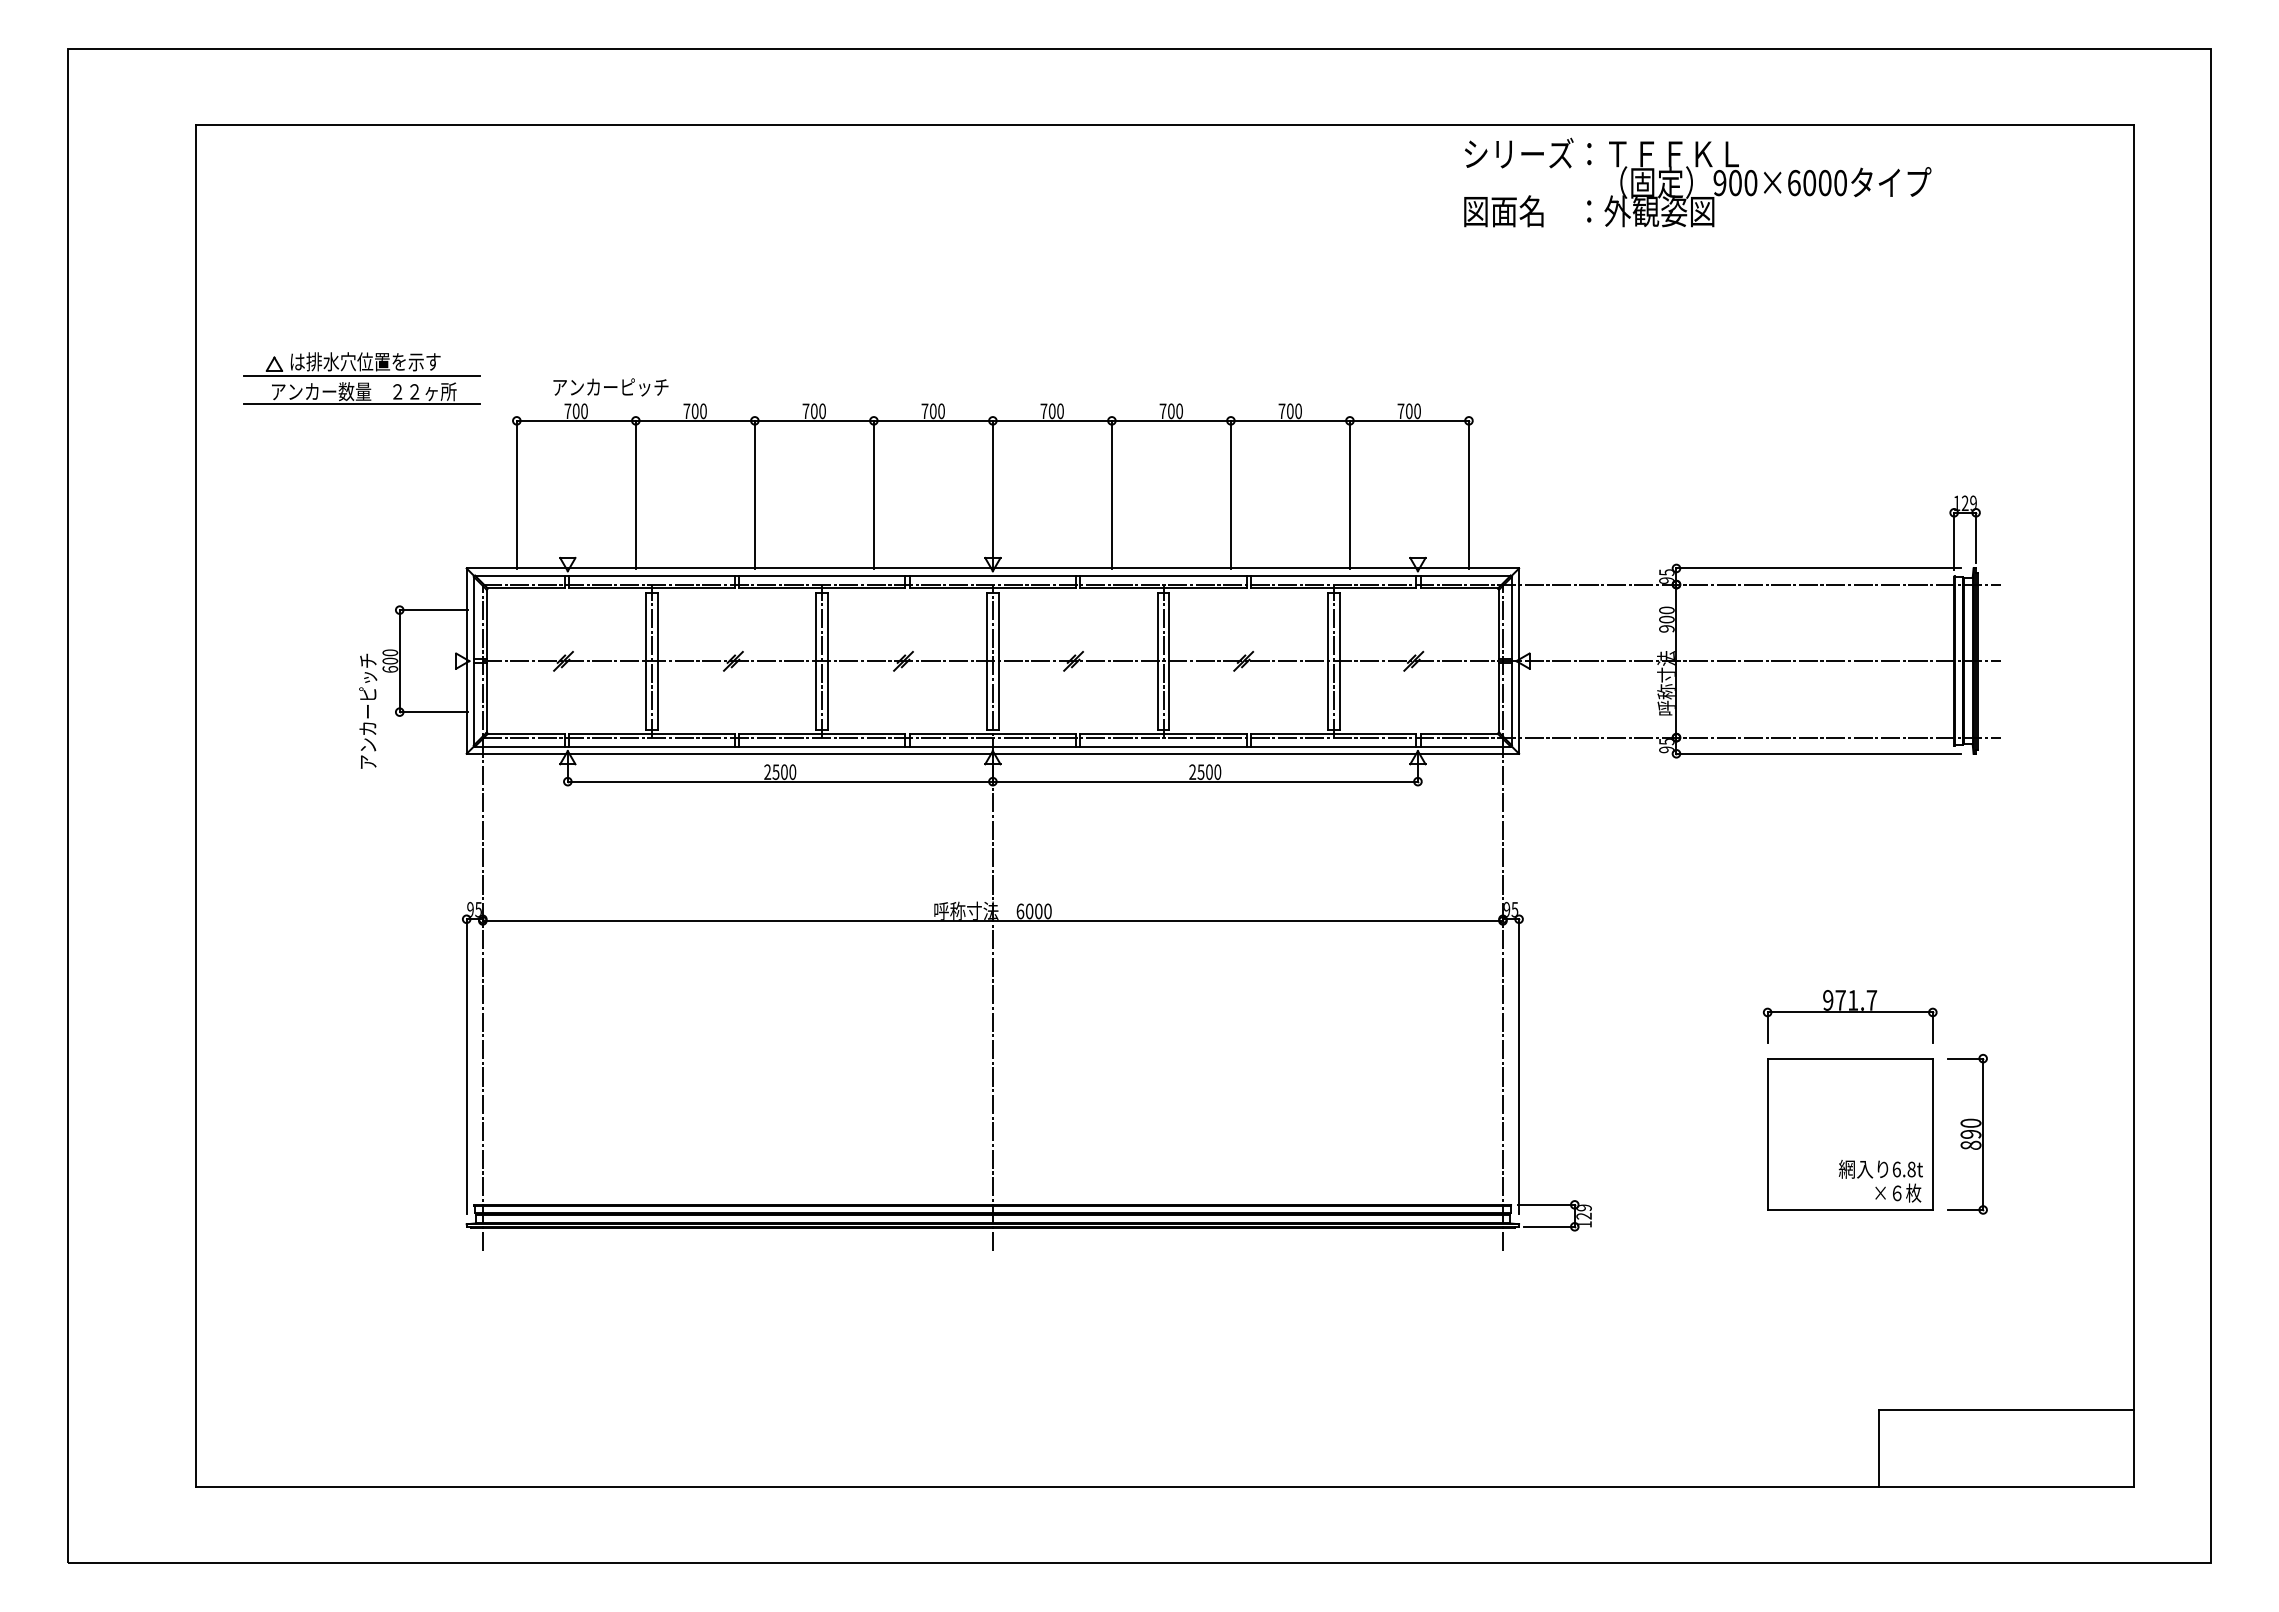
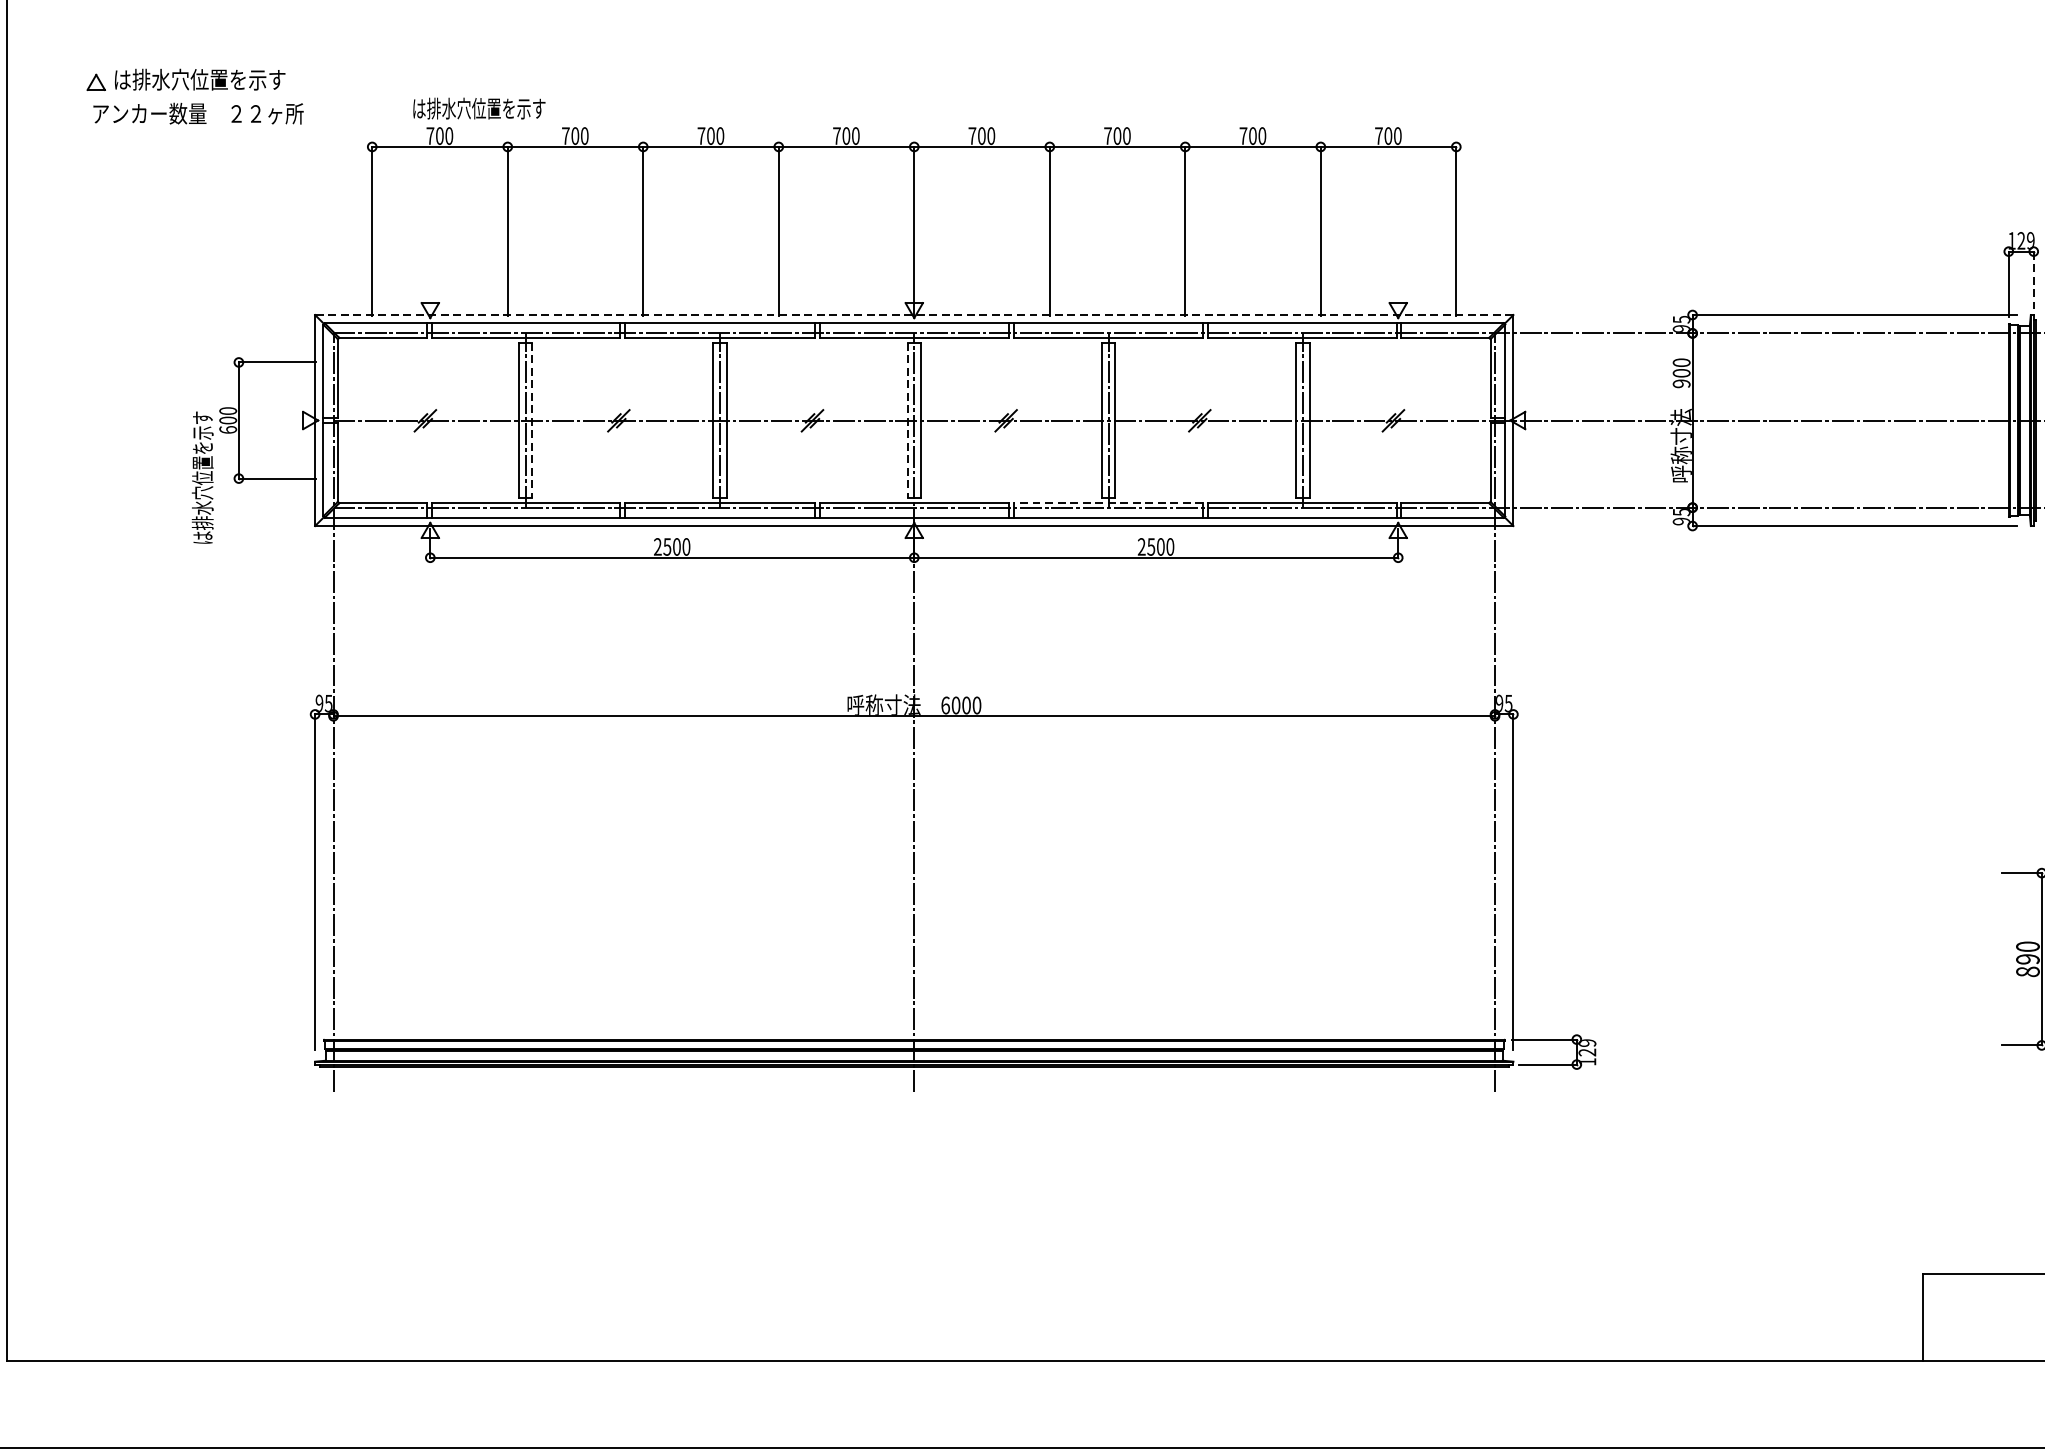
line: (361, 375) -> (195, 95), removed
text: (610, 386) -> (478, 107), アンカーピッチ -> は排水穴位置を示す
line: (361, 404) -> (195, 128), removed
line: (1976, 538) -> (2034, 280), solid -> dashed
line: (992, 568) -> (913, 315), solid -> dashed
line: (657, 661) -> (532, 420), solid -> dashed
line: (986, 661) -> (907, 420), solid -> dashed
text: (367, 711) -> (202, 477), アンカーピッチ -> は排水穴位置を示す
line: (1163, 733) -> (1108, 502), solid -> dashed
part: (1849, 1016) -> (1889, 825), removed
part: (1850, 1134) -> (1890, 959), removed

